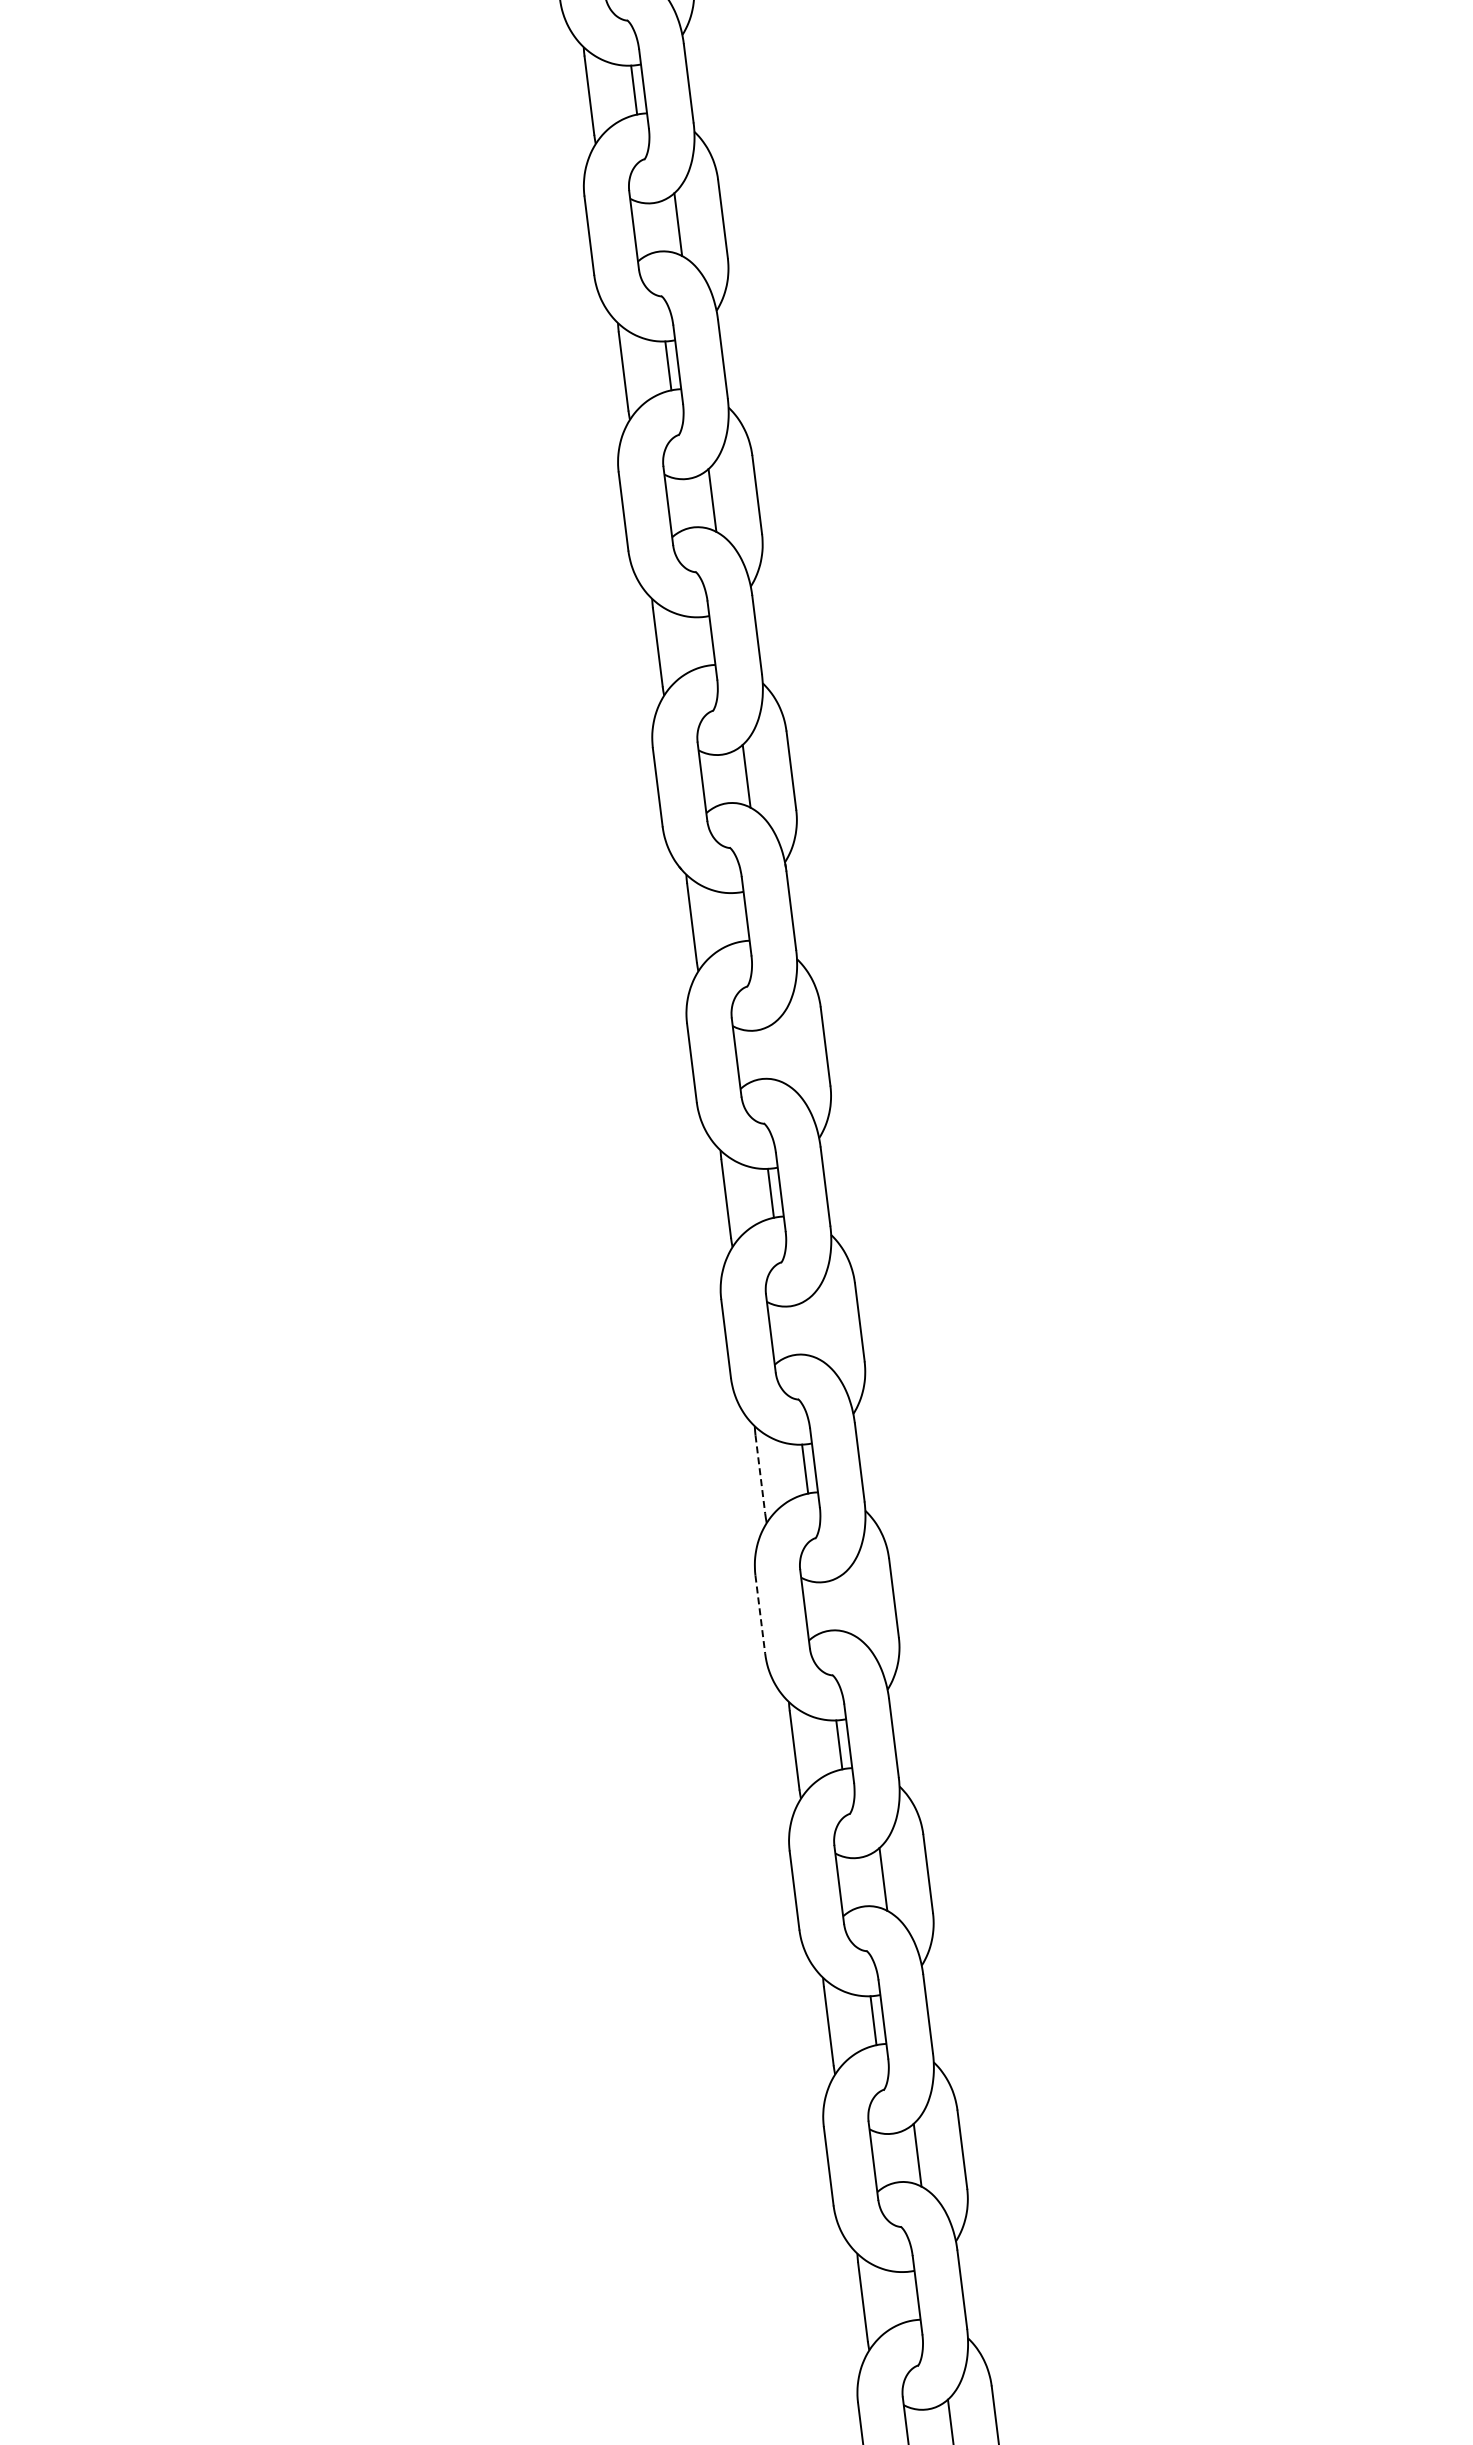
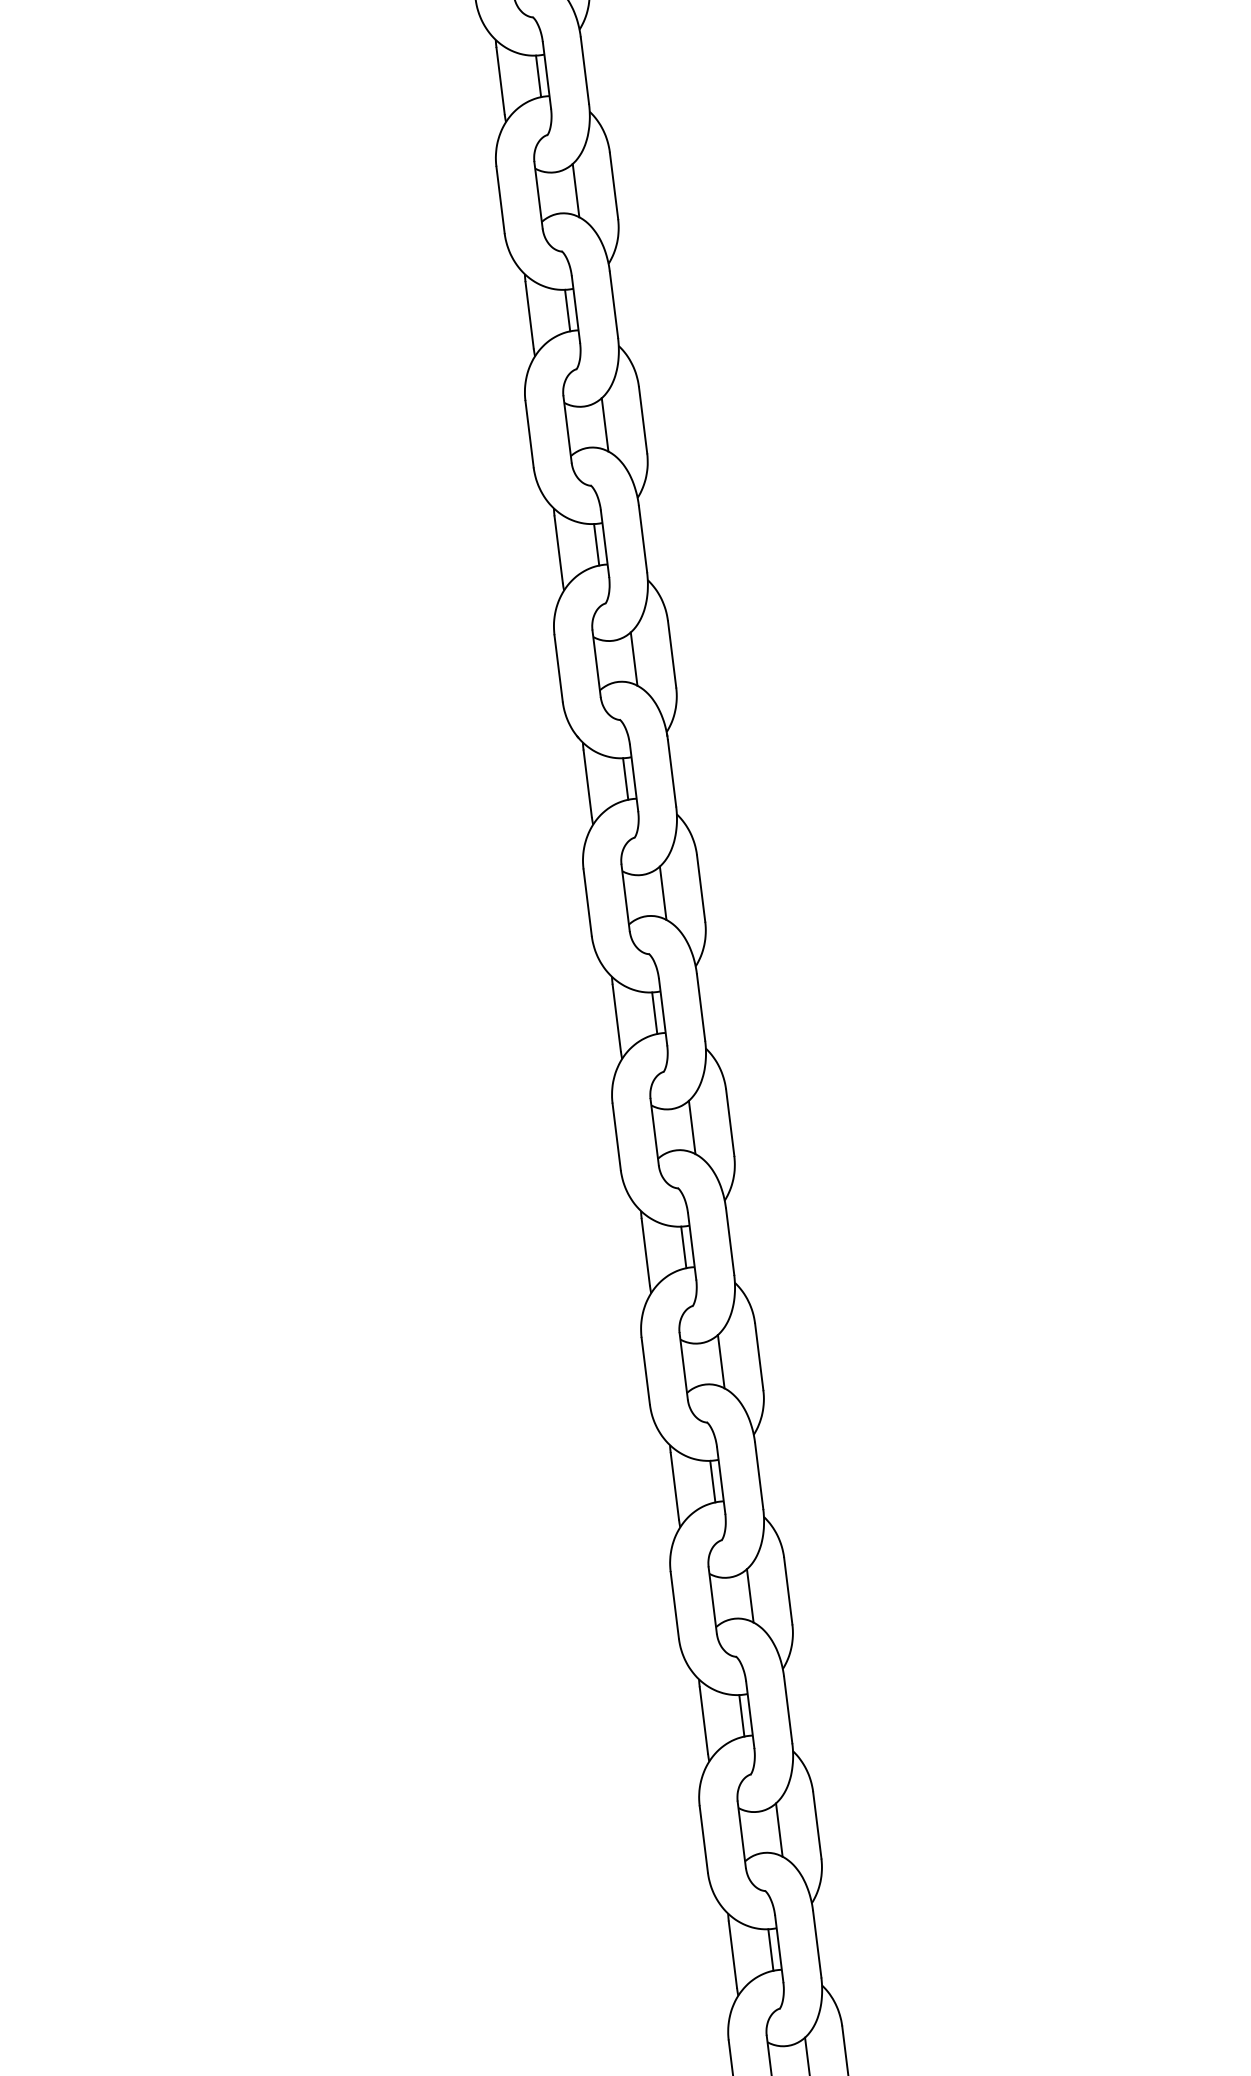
line: (702, 641) -> (596, 544), added
line: (736, 917) -> (625, 778), added
line: (780, 1051) -> (662, 892), added
line: (814, 1327) -> (691, 1127), added
line: (760, 1475) -> (645, 1252), dashed -> solid
line: (849, 1603) -> (721, 1361), added
line: (760, 1615) -> (645, 1371), dashed -> solid
line: (907, 2296) -> (770, 1950), added

